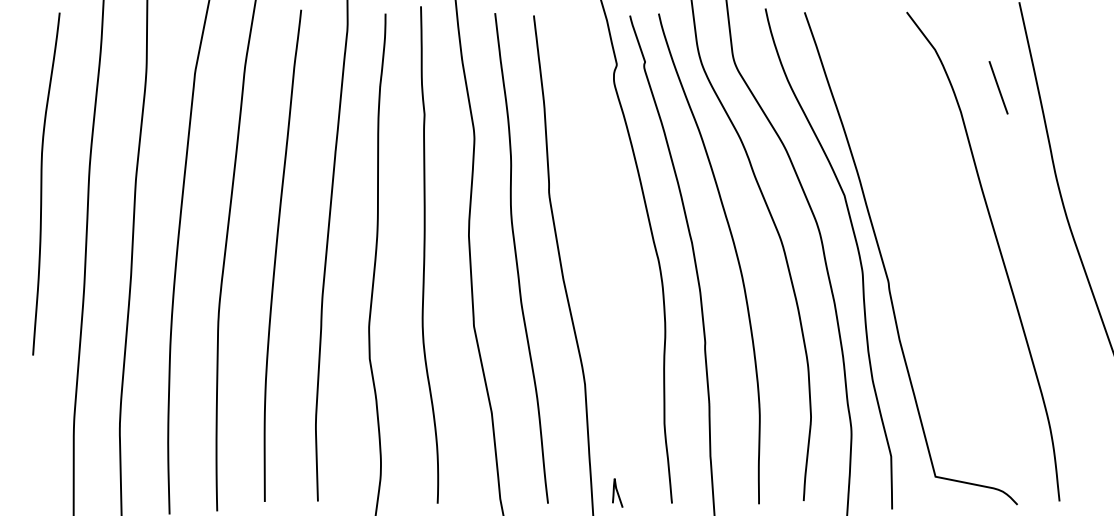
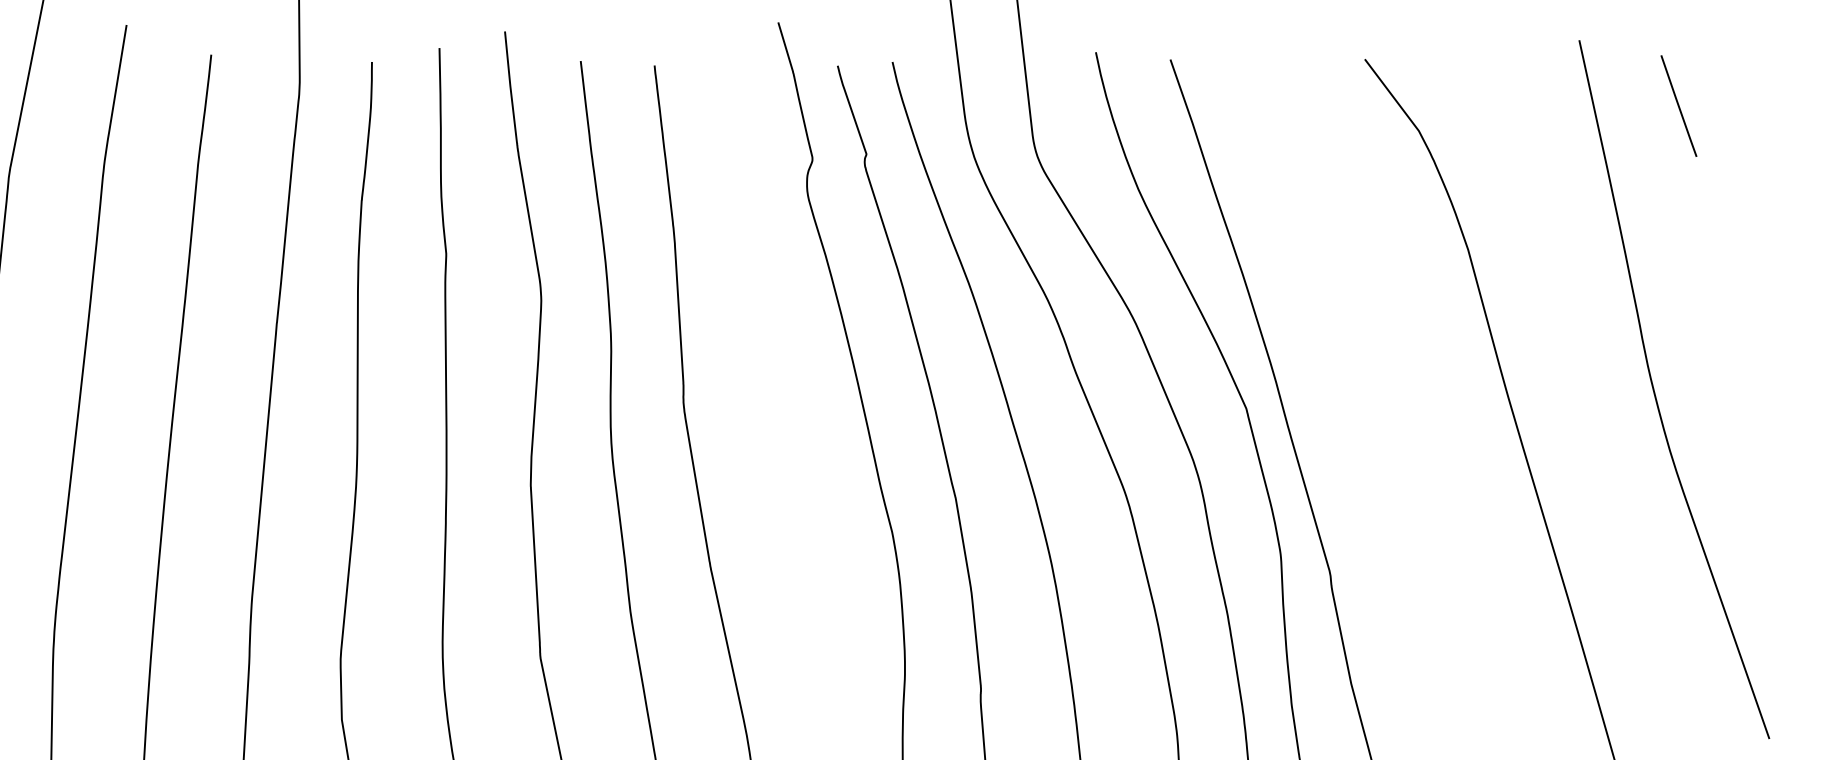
line: (998, 87) -> (1678, 105), moved

